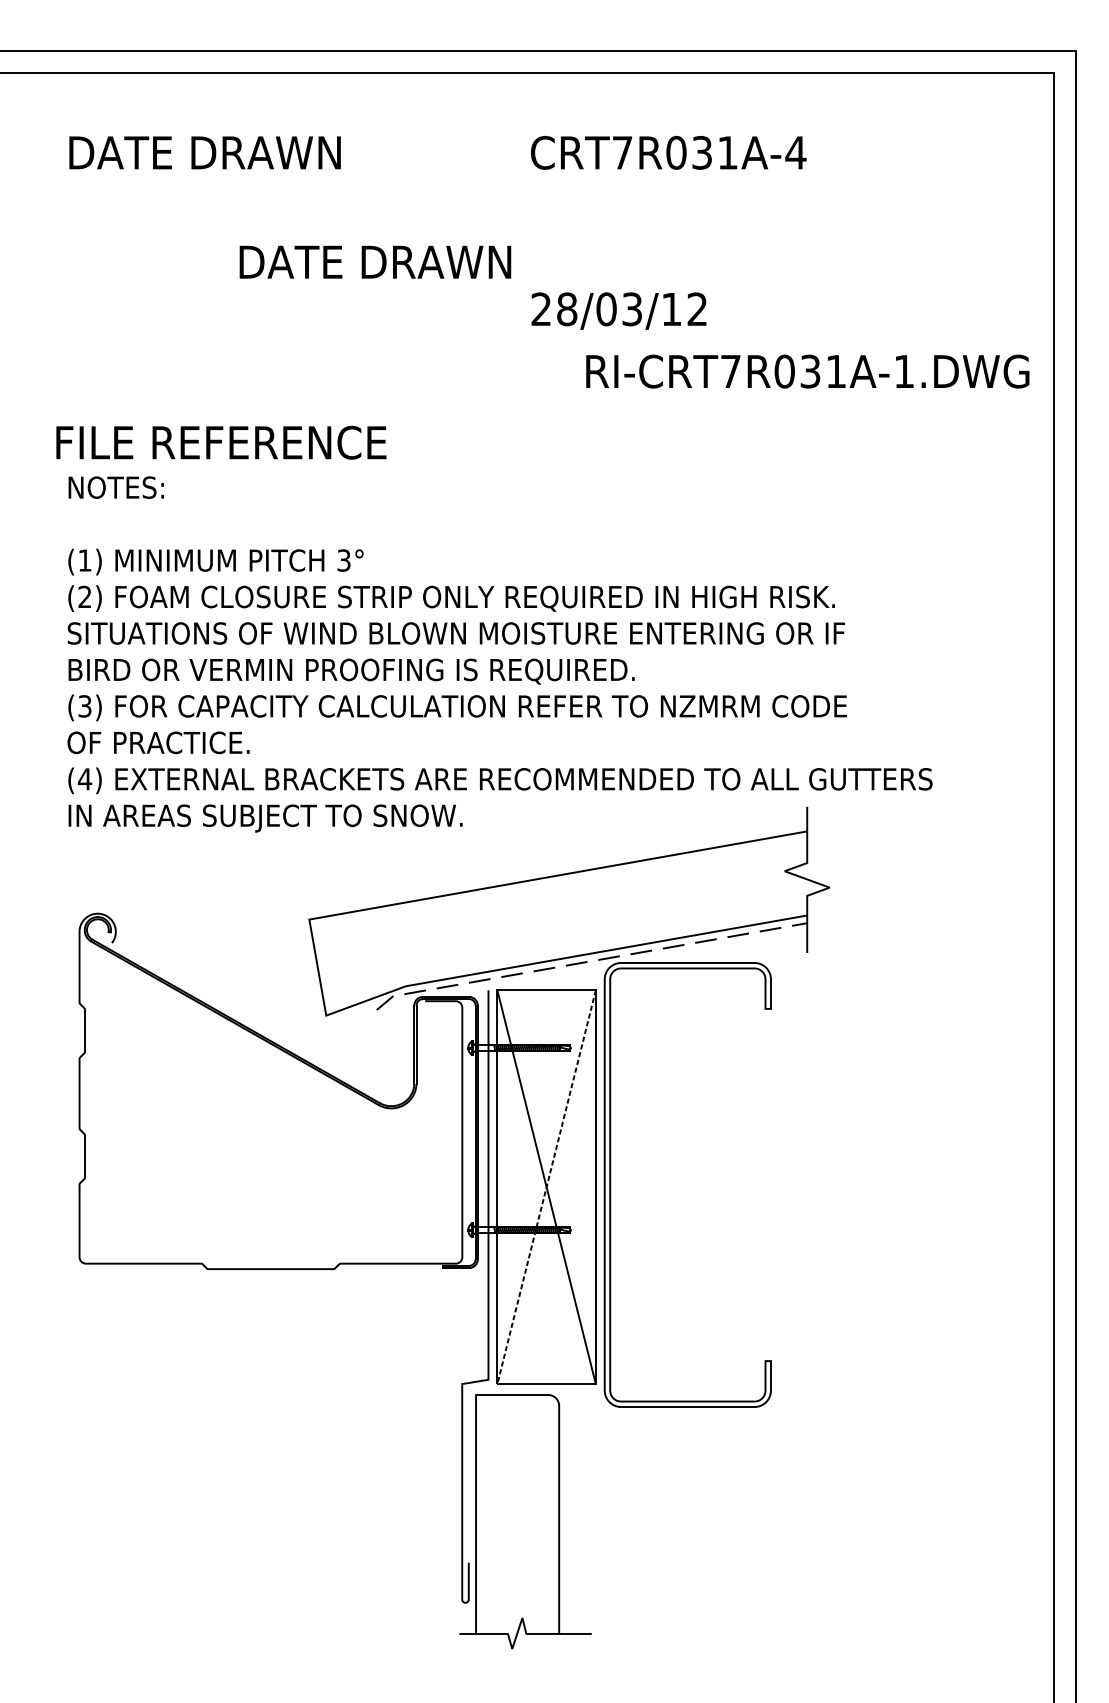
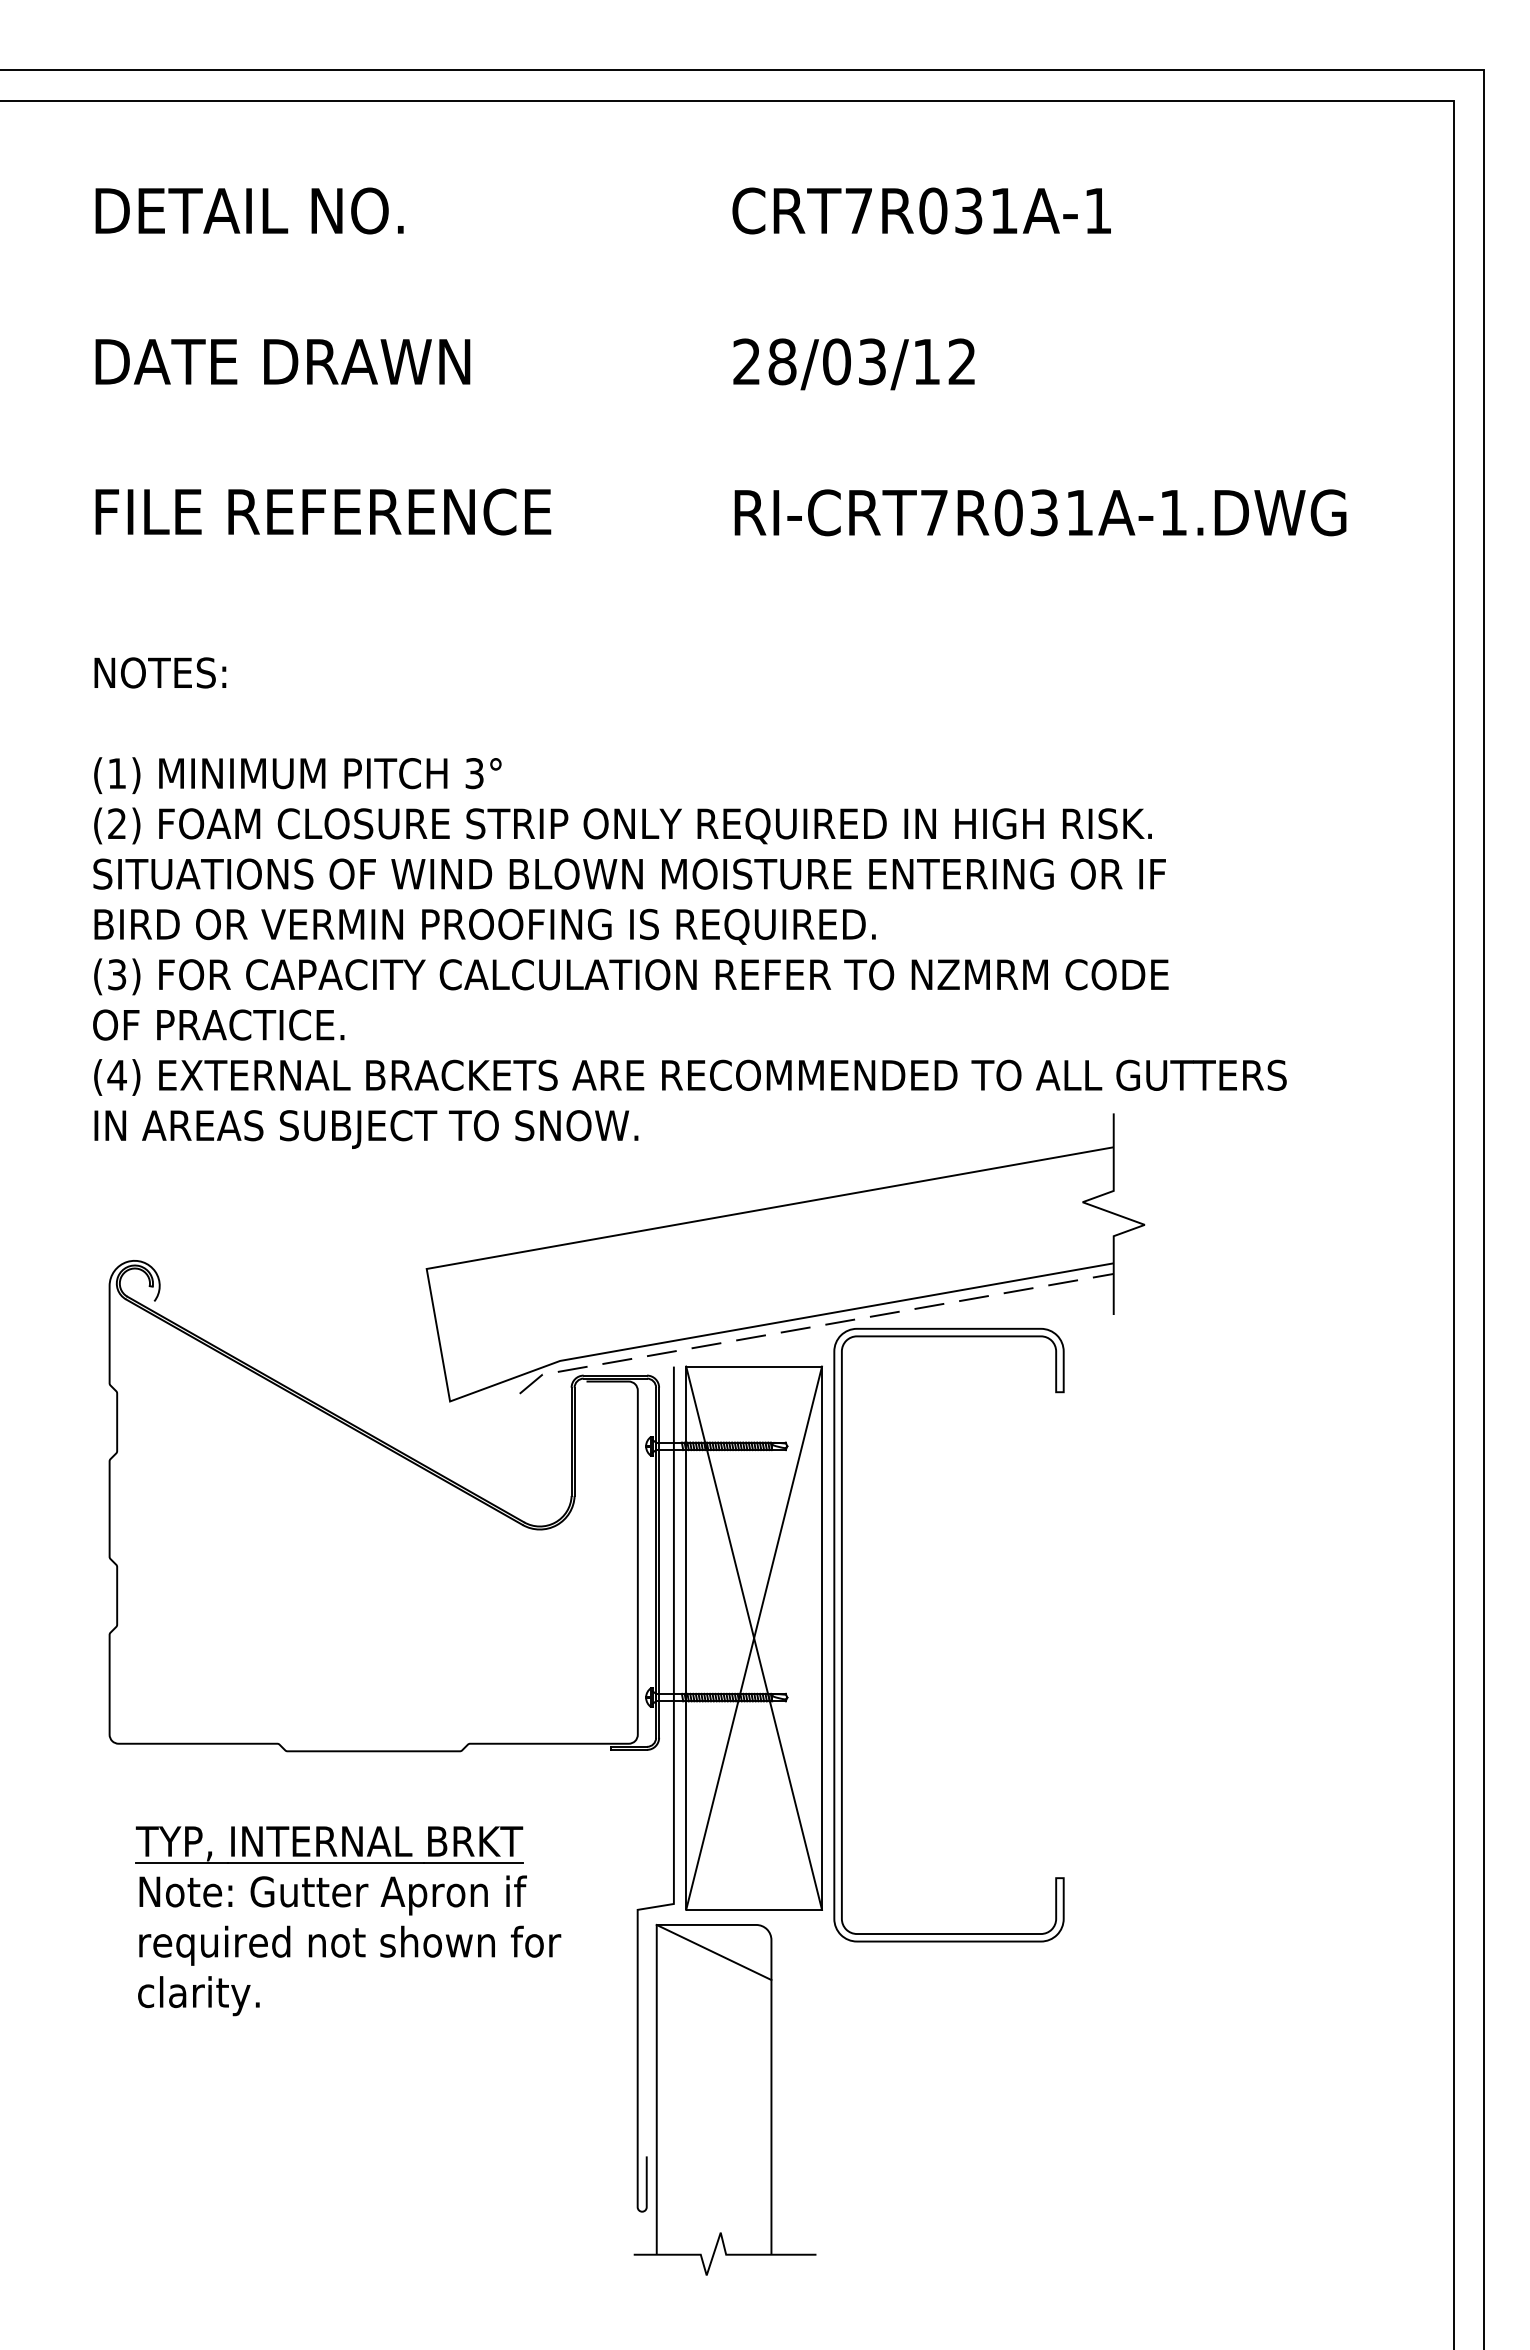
text: (218, 152) -> (301, 210), DATE DRAWN -> DETAIL NO.
text: (795, 152) -> (1097, 210), CRT7R031A-4 -> CRT7R031A-1
text: (375, 261) -> (282, 361), moved
text: (618, 311) -> (853, 364), moved
text: (807, 371) -> (1040, 512), moved
text: (221, 442) -> (323, 511), moved
line: (546, 1187) -> (754, 1638), dashed -> solid
part: (257, 1397) -> (355, 1928), added
line: (517, 1414) -> (713, 1952), added

